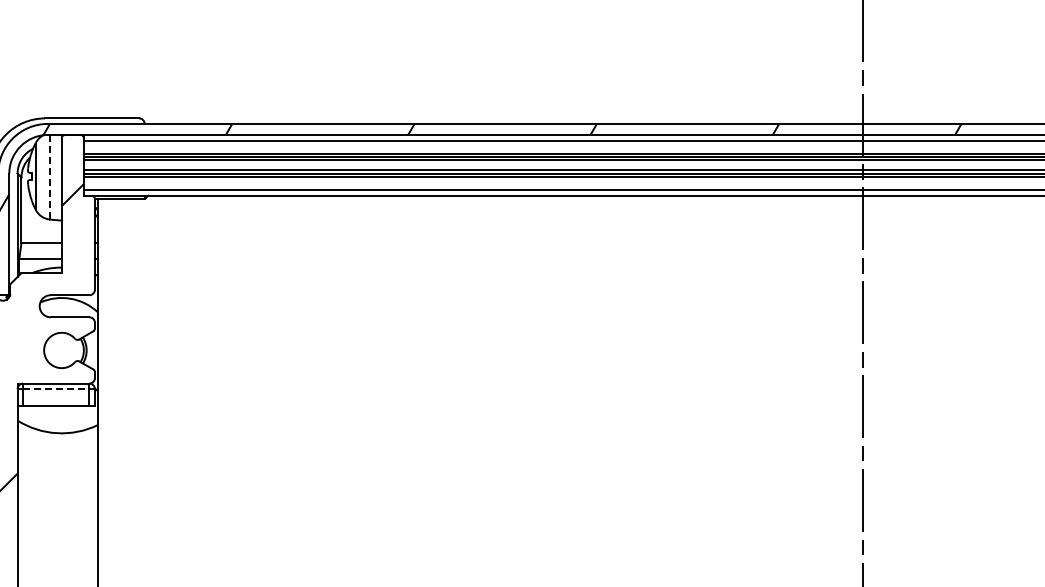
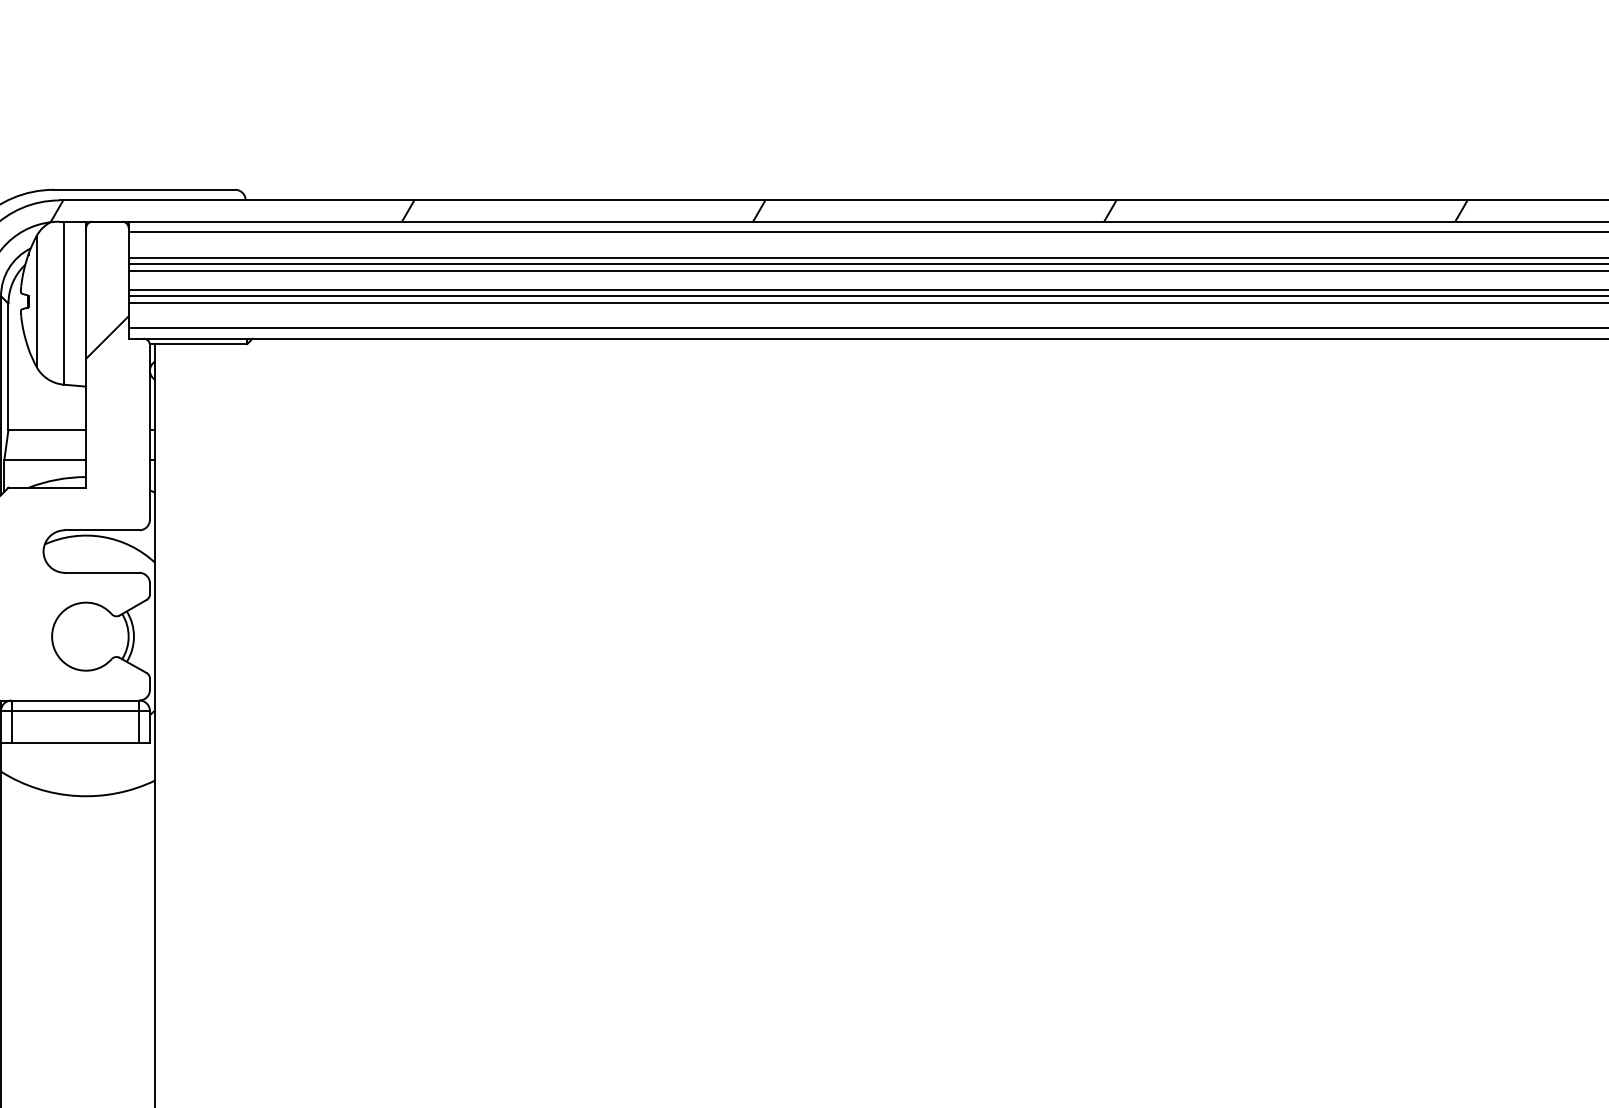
line: (50, 177) -> (64, 303), dashed -> solid
line: (56, 389) -> (75, 711), dashed -> solid

